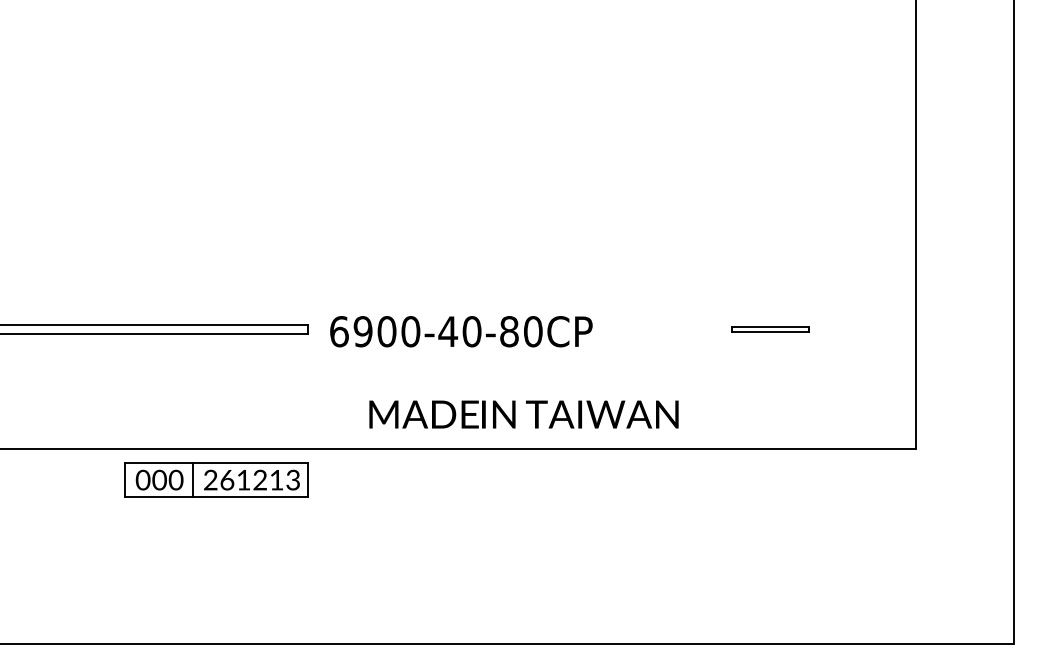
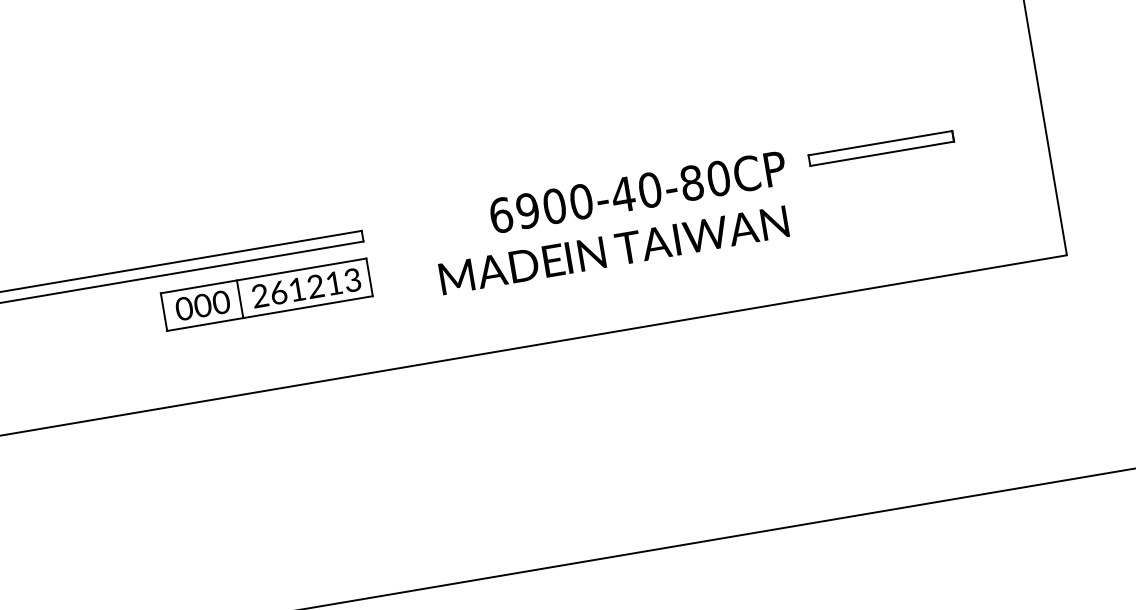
part: (770, 329) -> (881, 148), size x1.67
text: (461, 331) -> (638, 191), moved
text: (523, 414) -> (613, 250), moved
part: (216, 479) -> (266, 294), moved

